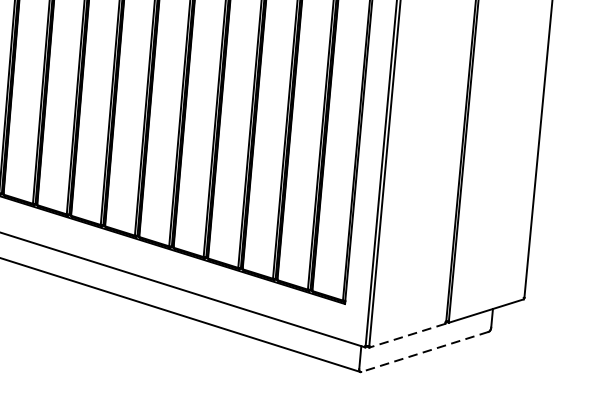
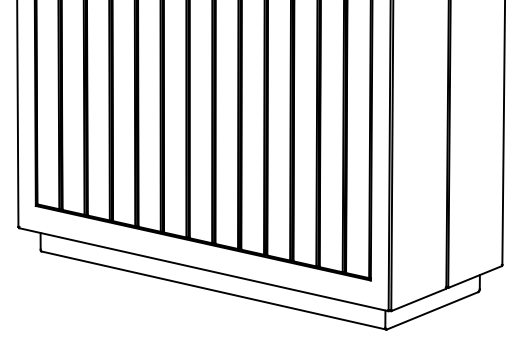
line: (407, 336) -> (418, 300), dashed -> solid
line: (424, 352) -> (432, 311), dashed -> solid

